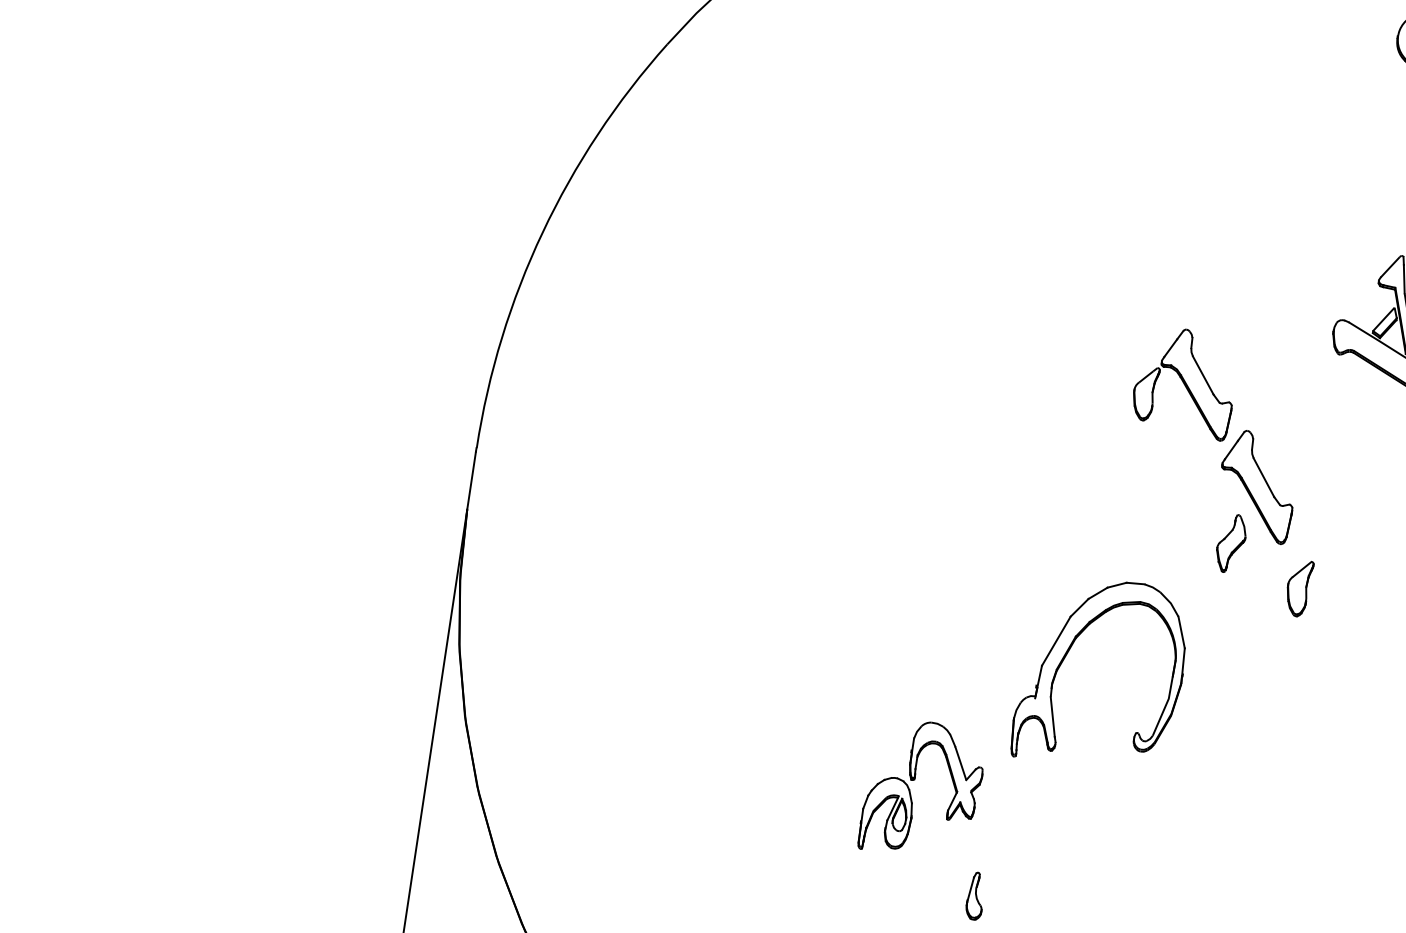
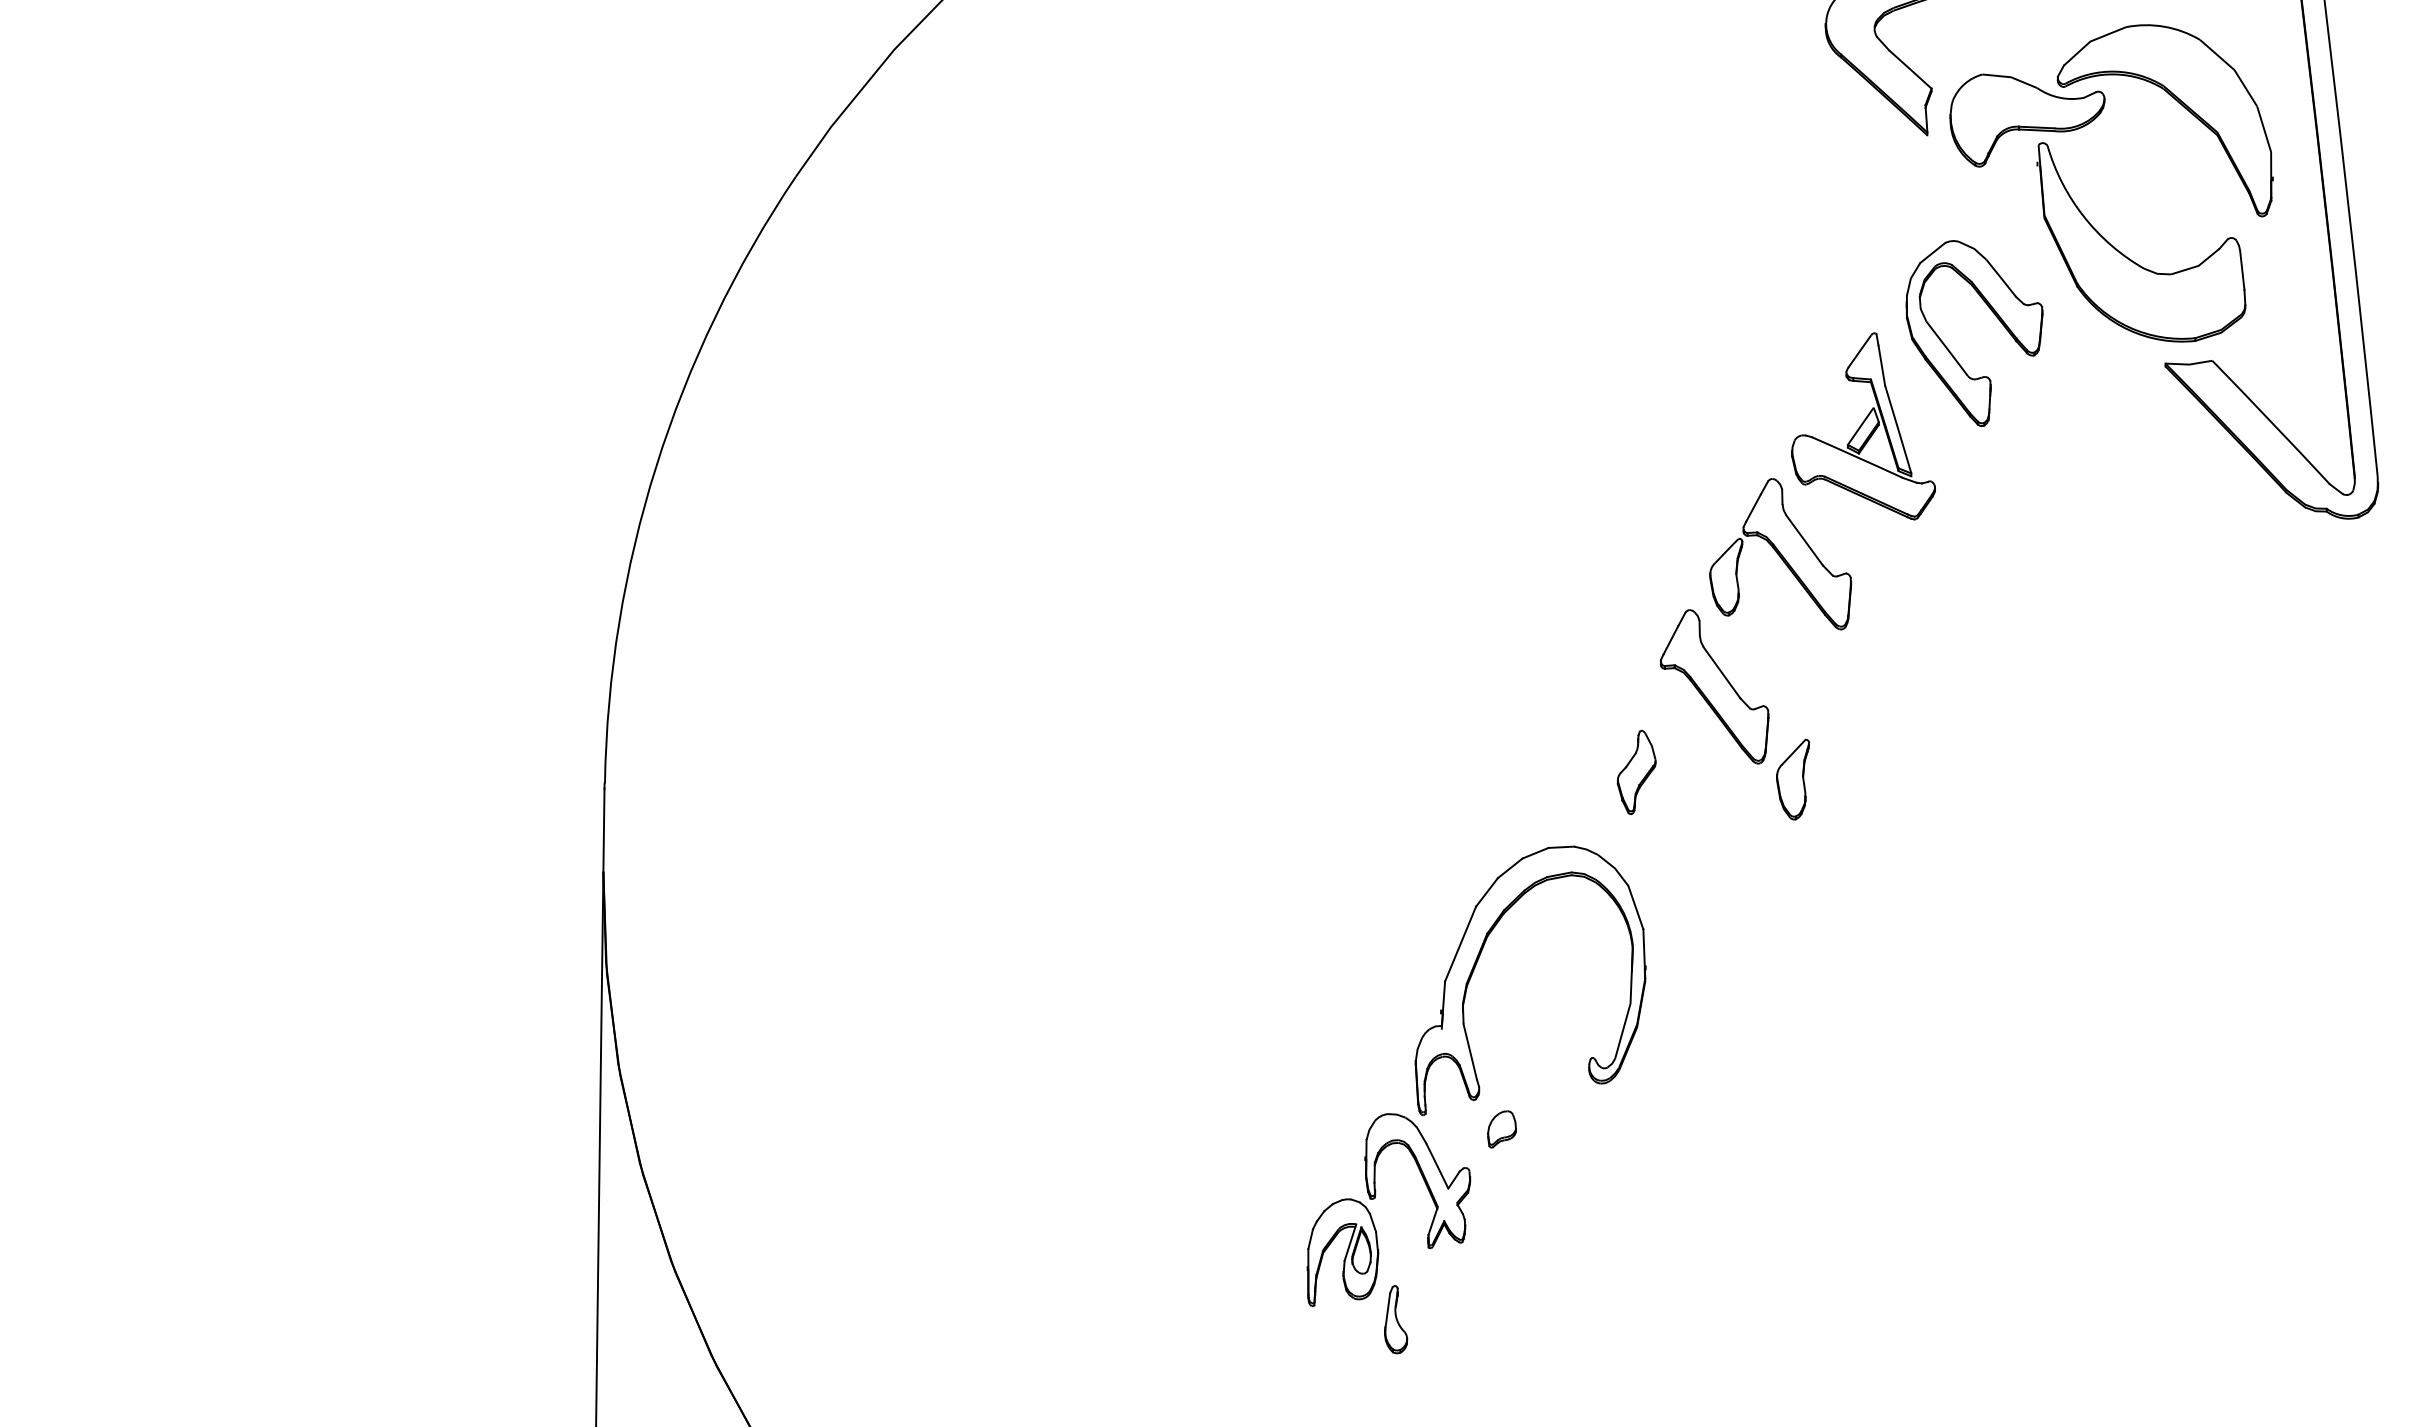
part: (1185, 382) -> (1780, 554), moved
part: (1231, 542) -> (1636, 771), moved
part: (1299, 588) -> (1793, 779), moved
part: (1067, 774) -> (1501, 1129), added
part: (910, 790) -> (1371, 1214), moved

